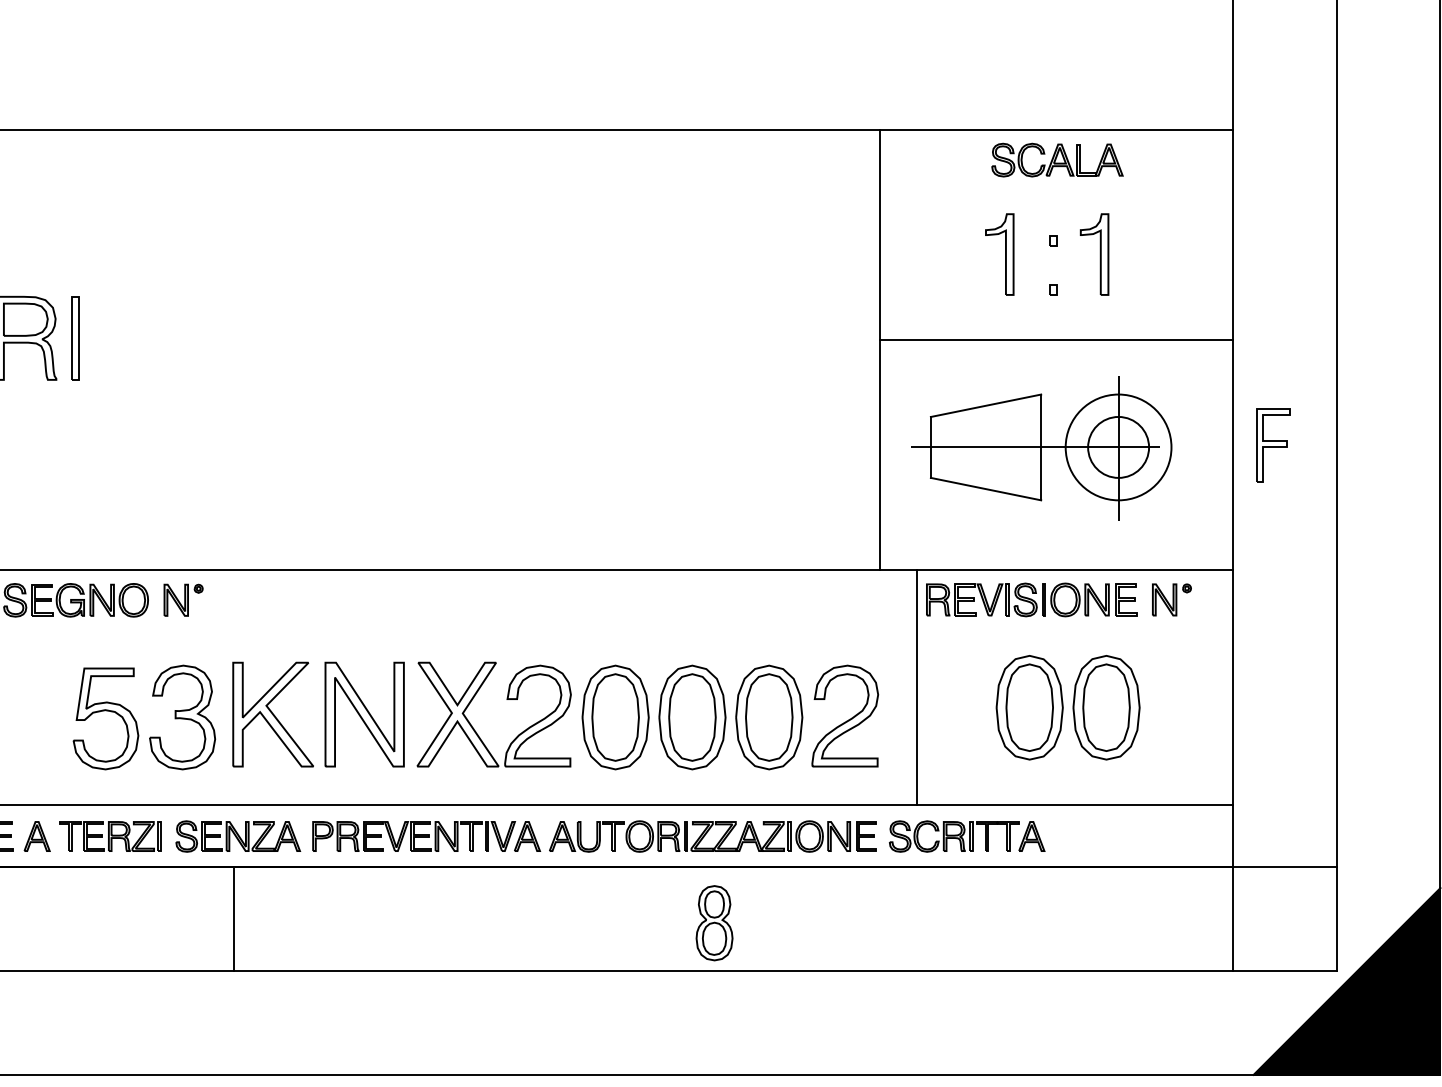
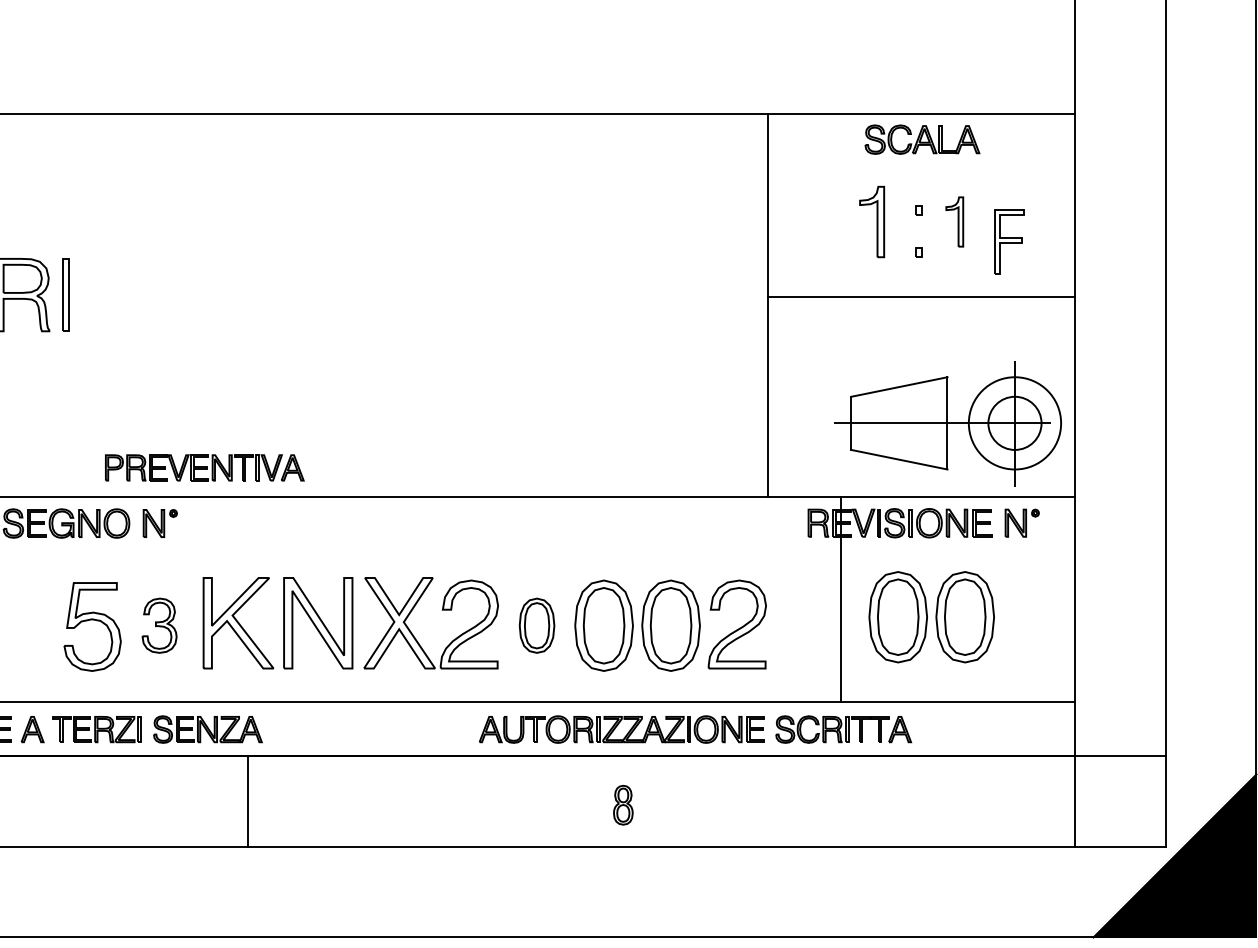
part: (1094, 254) -> (954, 221), size x0.7
part: (1273, 445) -> (1009, 242), moved
part: (1041, 448) -> (947, 424), moved
line: (917, 687) -> (841, 599), moved
part: (182, 717) -> (159, 625), size x0.6
part: (615, 717) -> (536, 625), size x0.6
part: (426, 836) -> (204, 467), moved
line: (233, 919) -> (248, 801), moved
part: (714, 923) -> (623, 805), size x0.6

